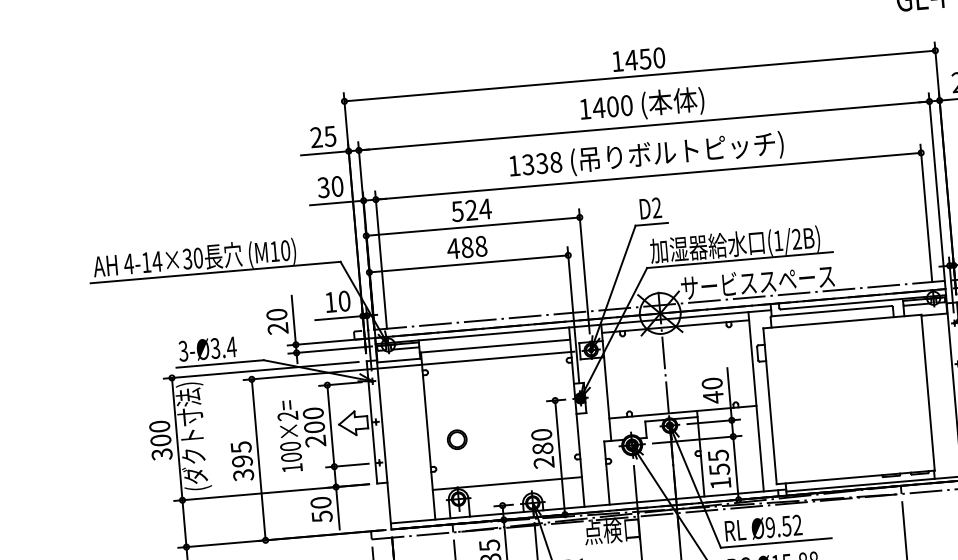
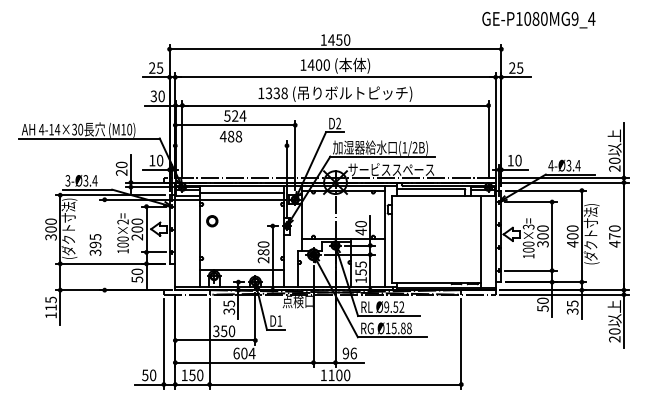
line: (467, 263) -> (230, 145), removed
part: (457, 440) -> (212, 221), moved
line: (258, 459) -> (104, 244), removed

